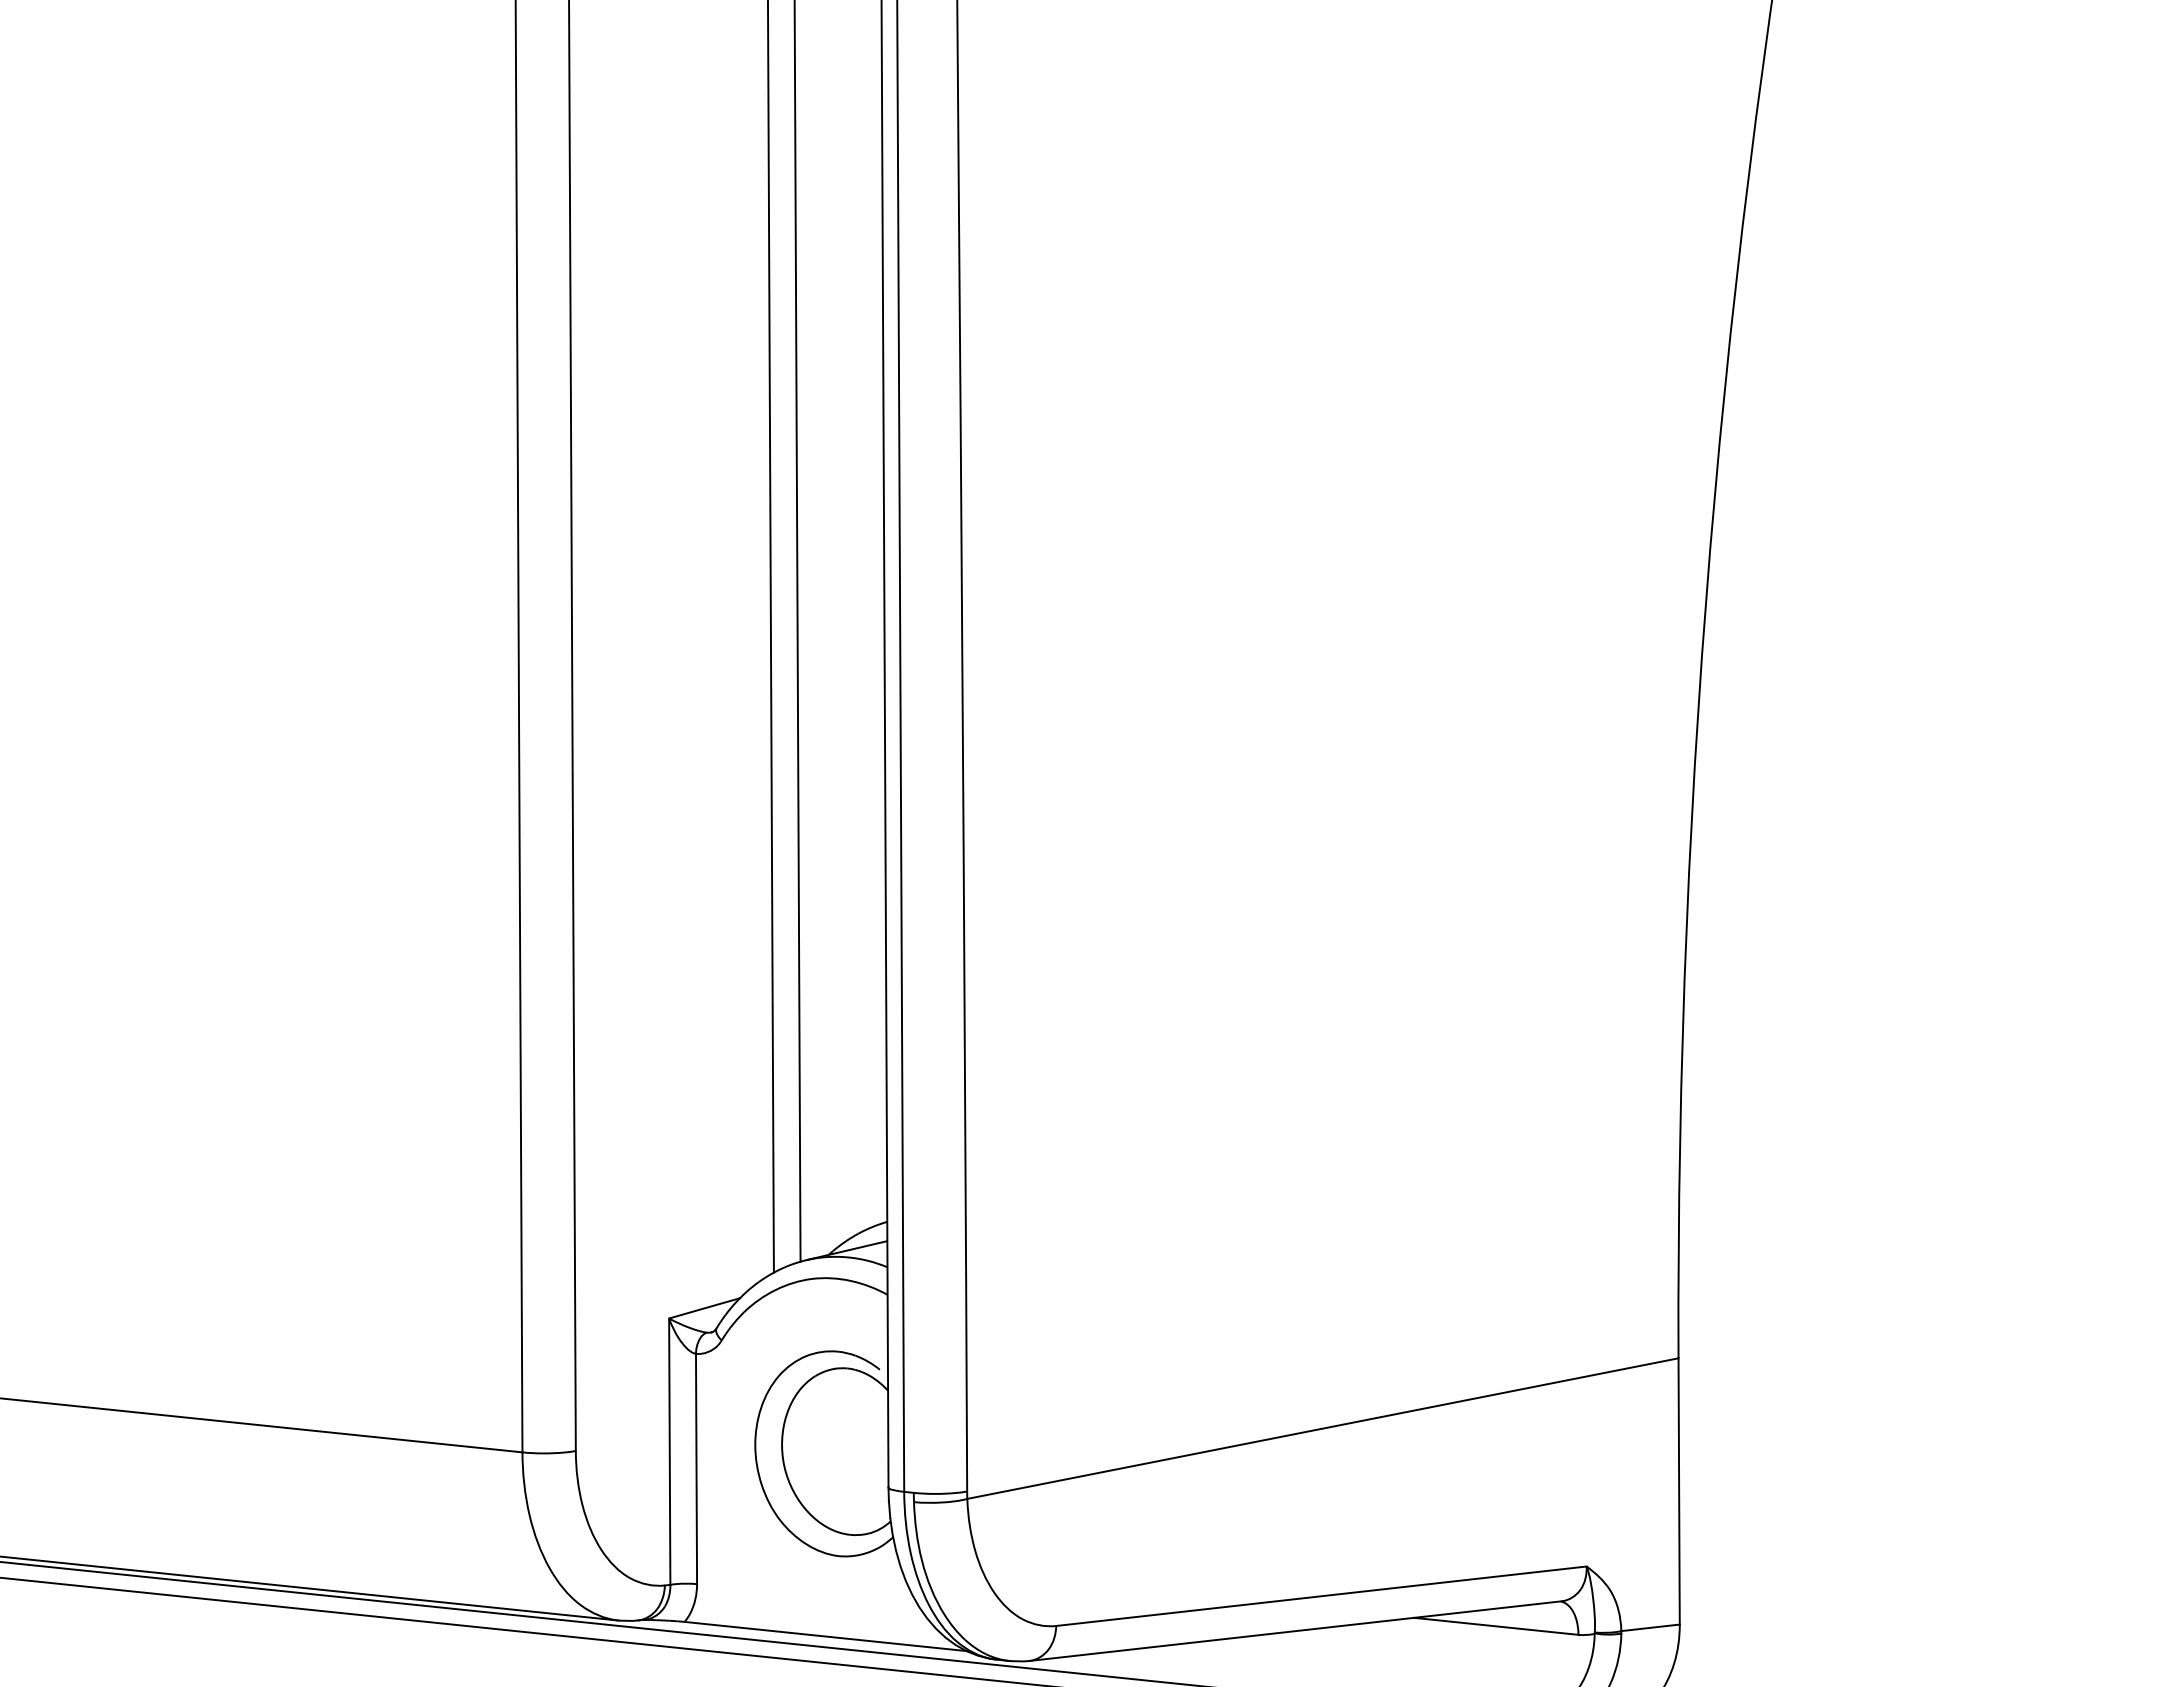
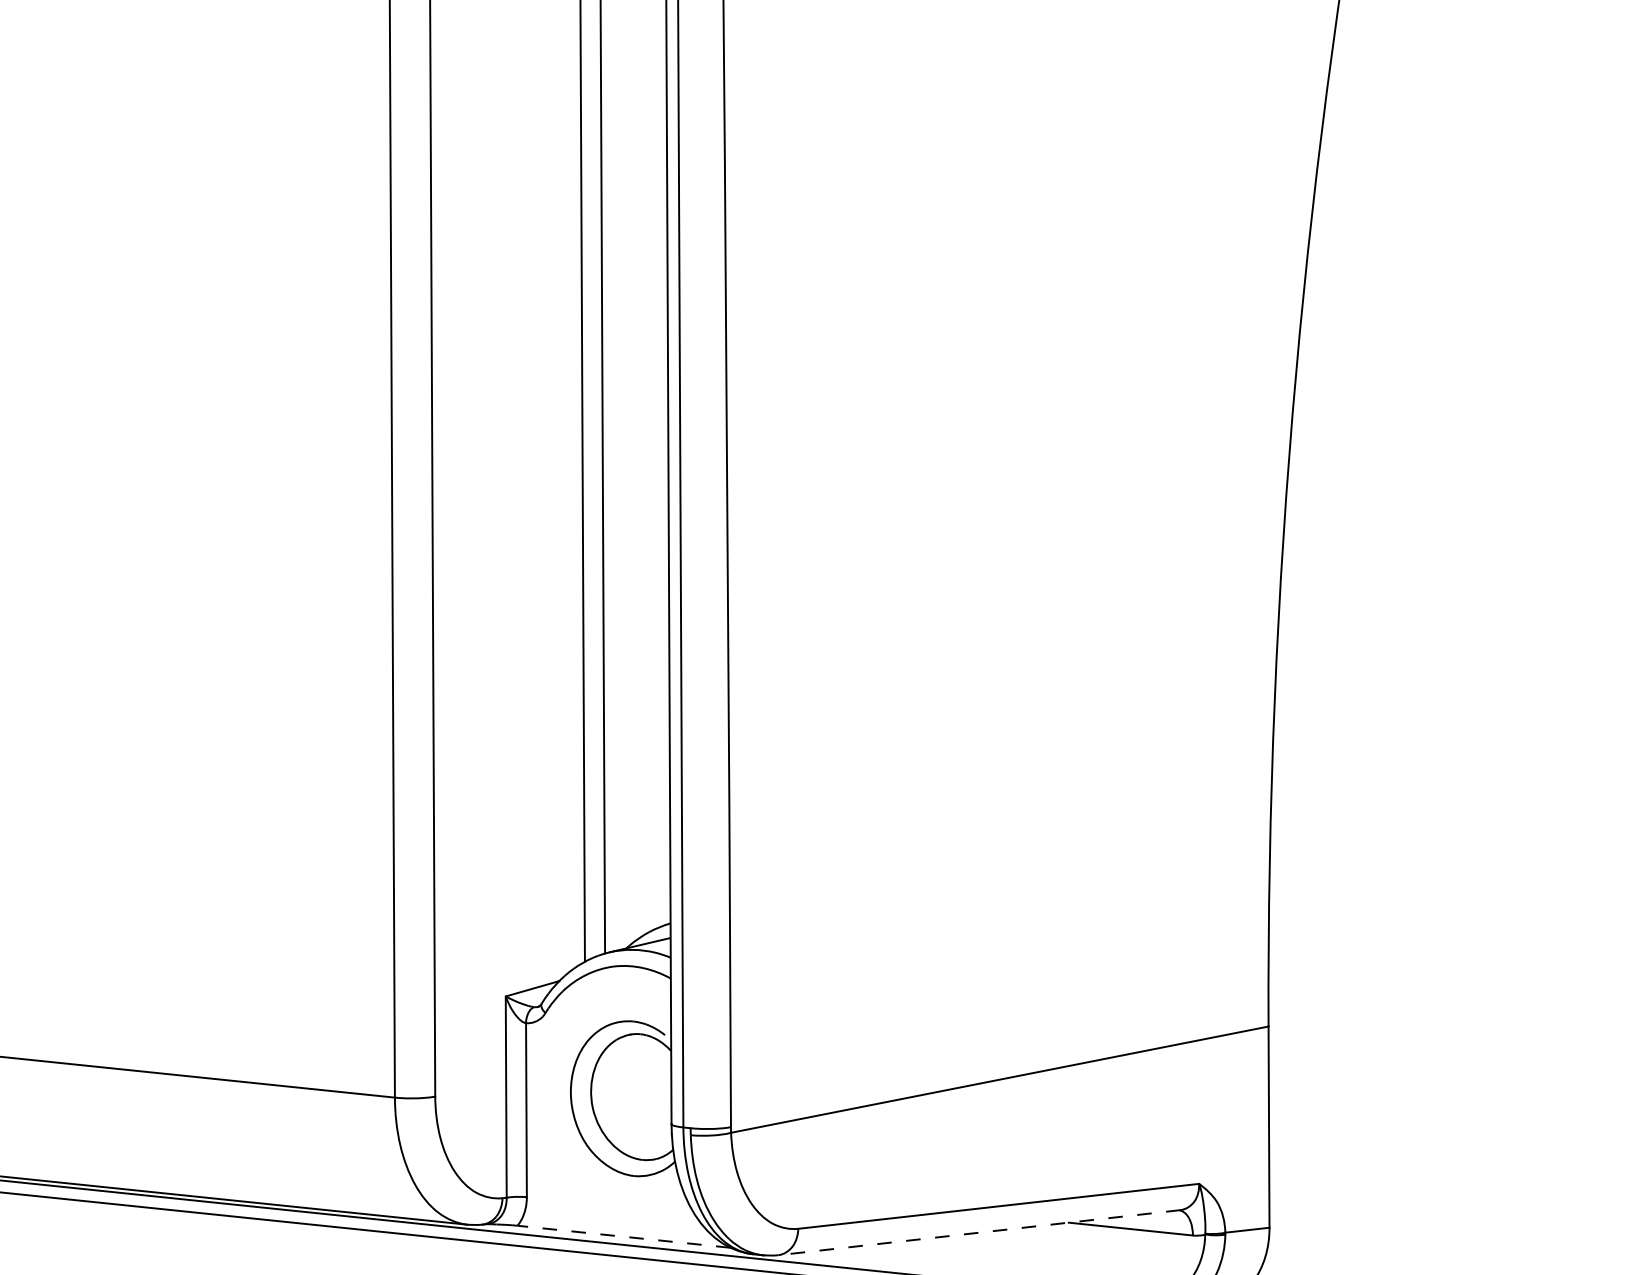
line: (1296, 1631) -> (979, 1232), solid -> dashed
line: (825, 1636) -> (623, 1236), solid -> dashed

